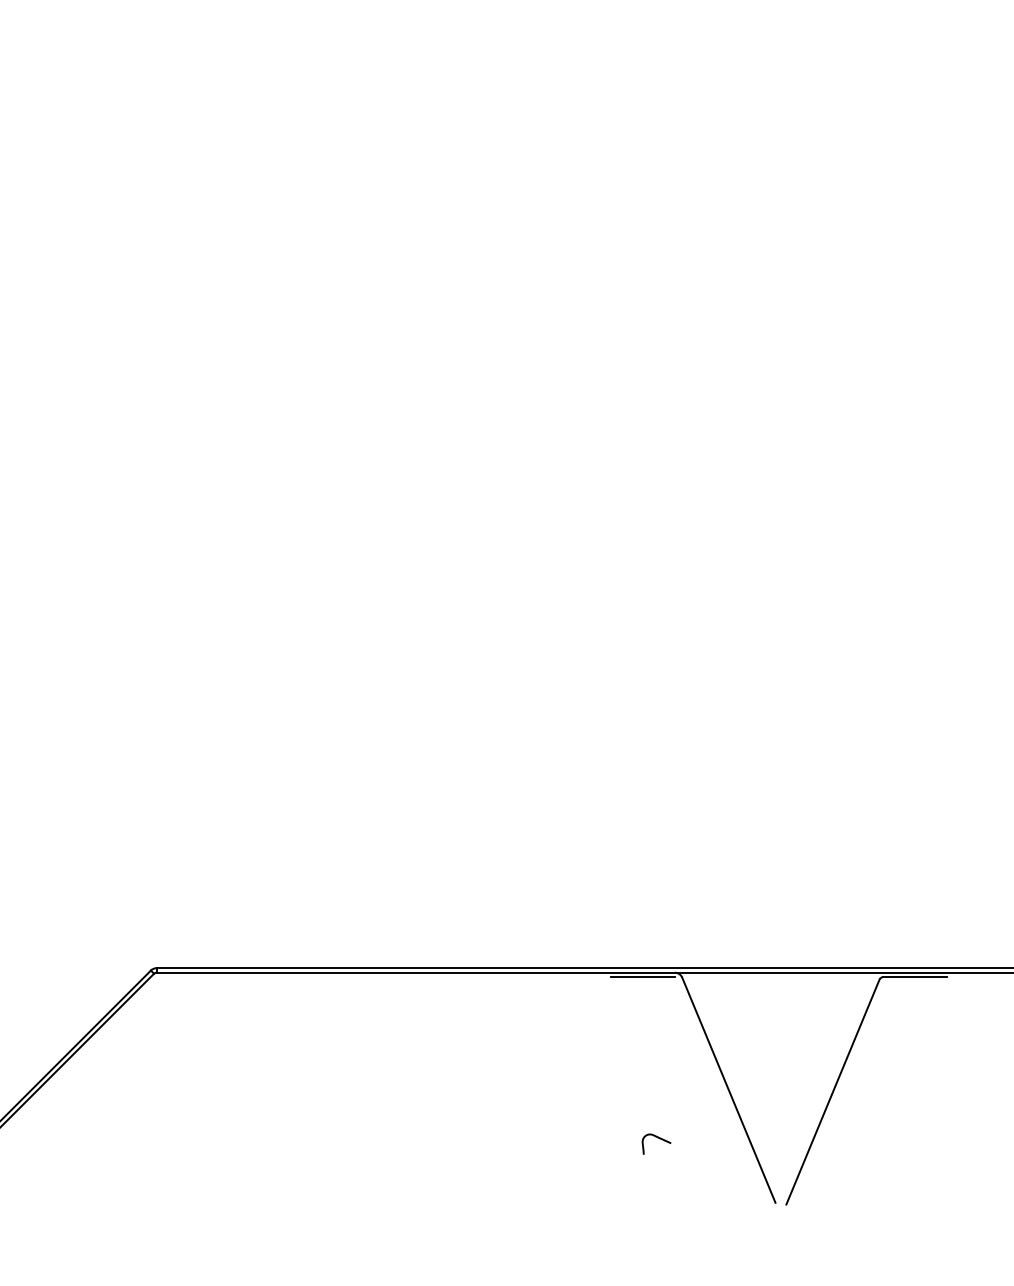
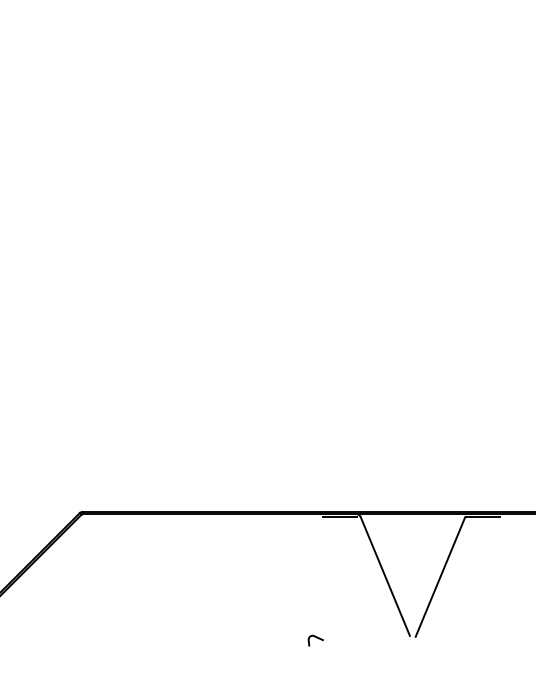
curve: (657, 1139) -> (316, 638), moved

